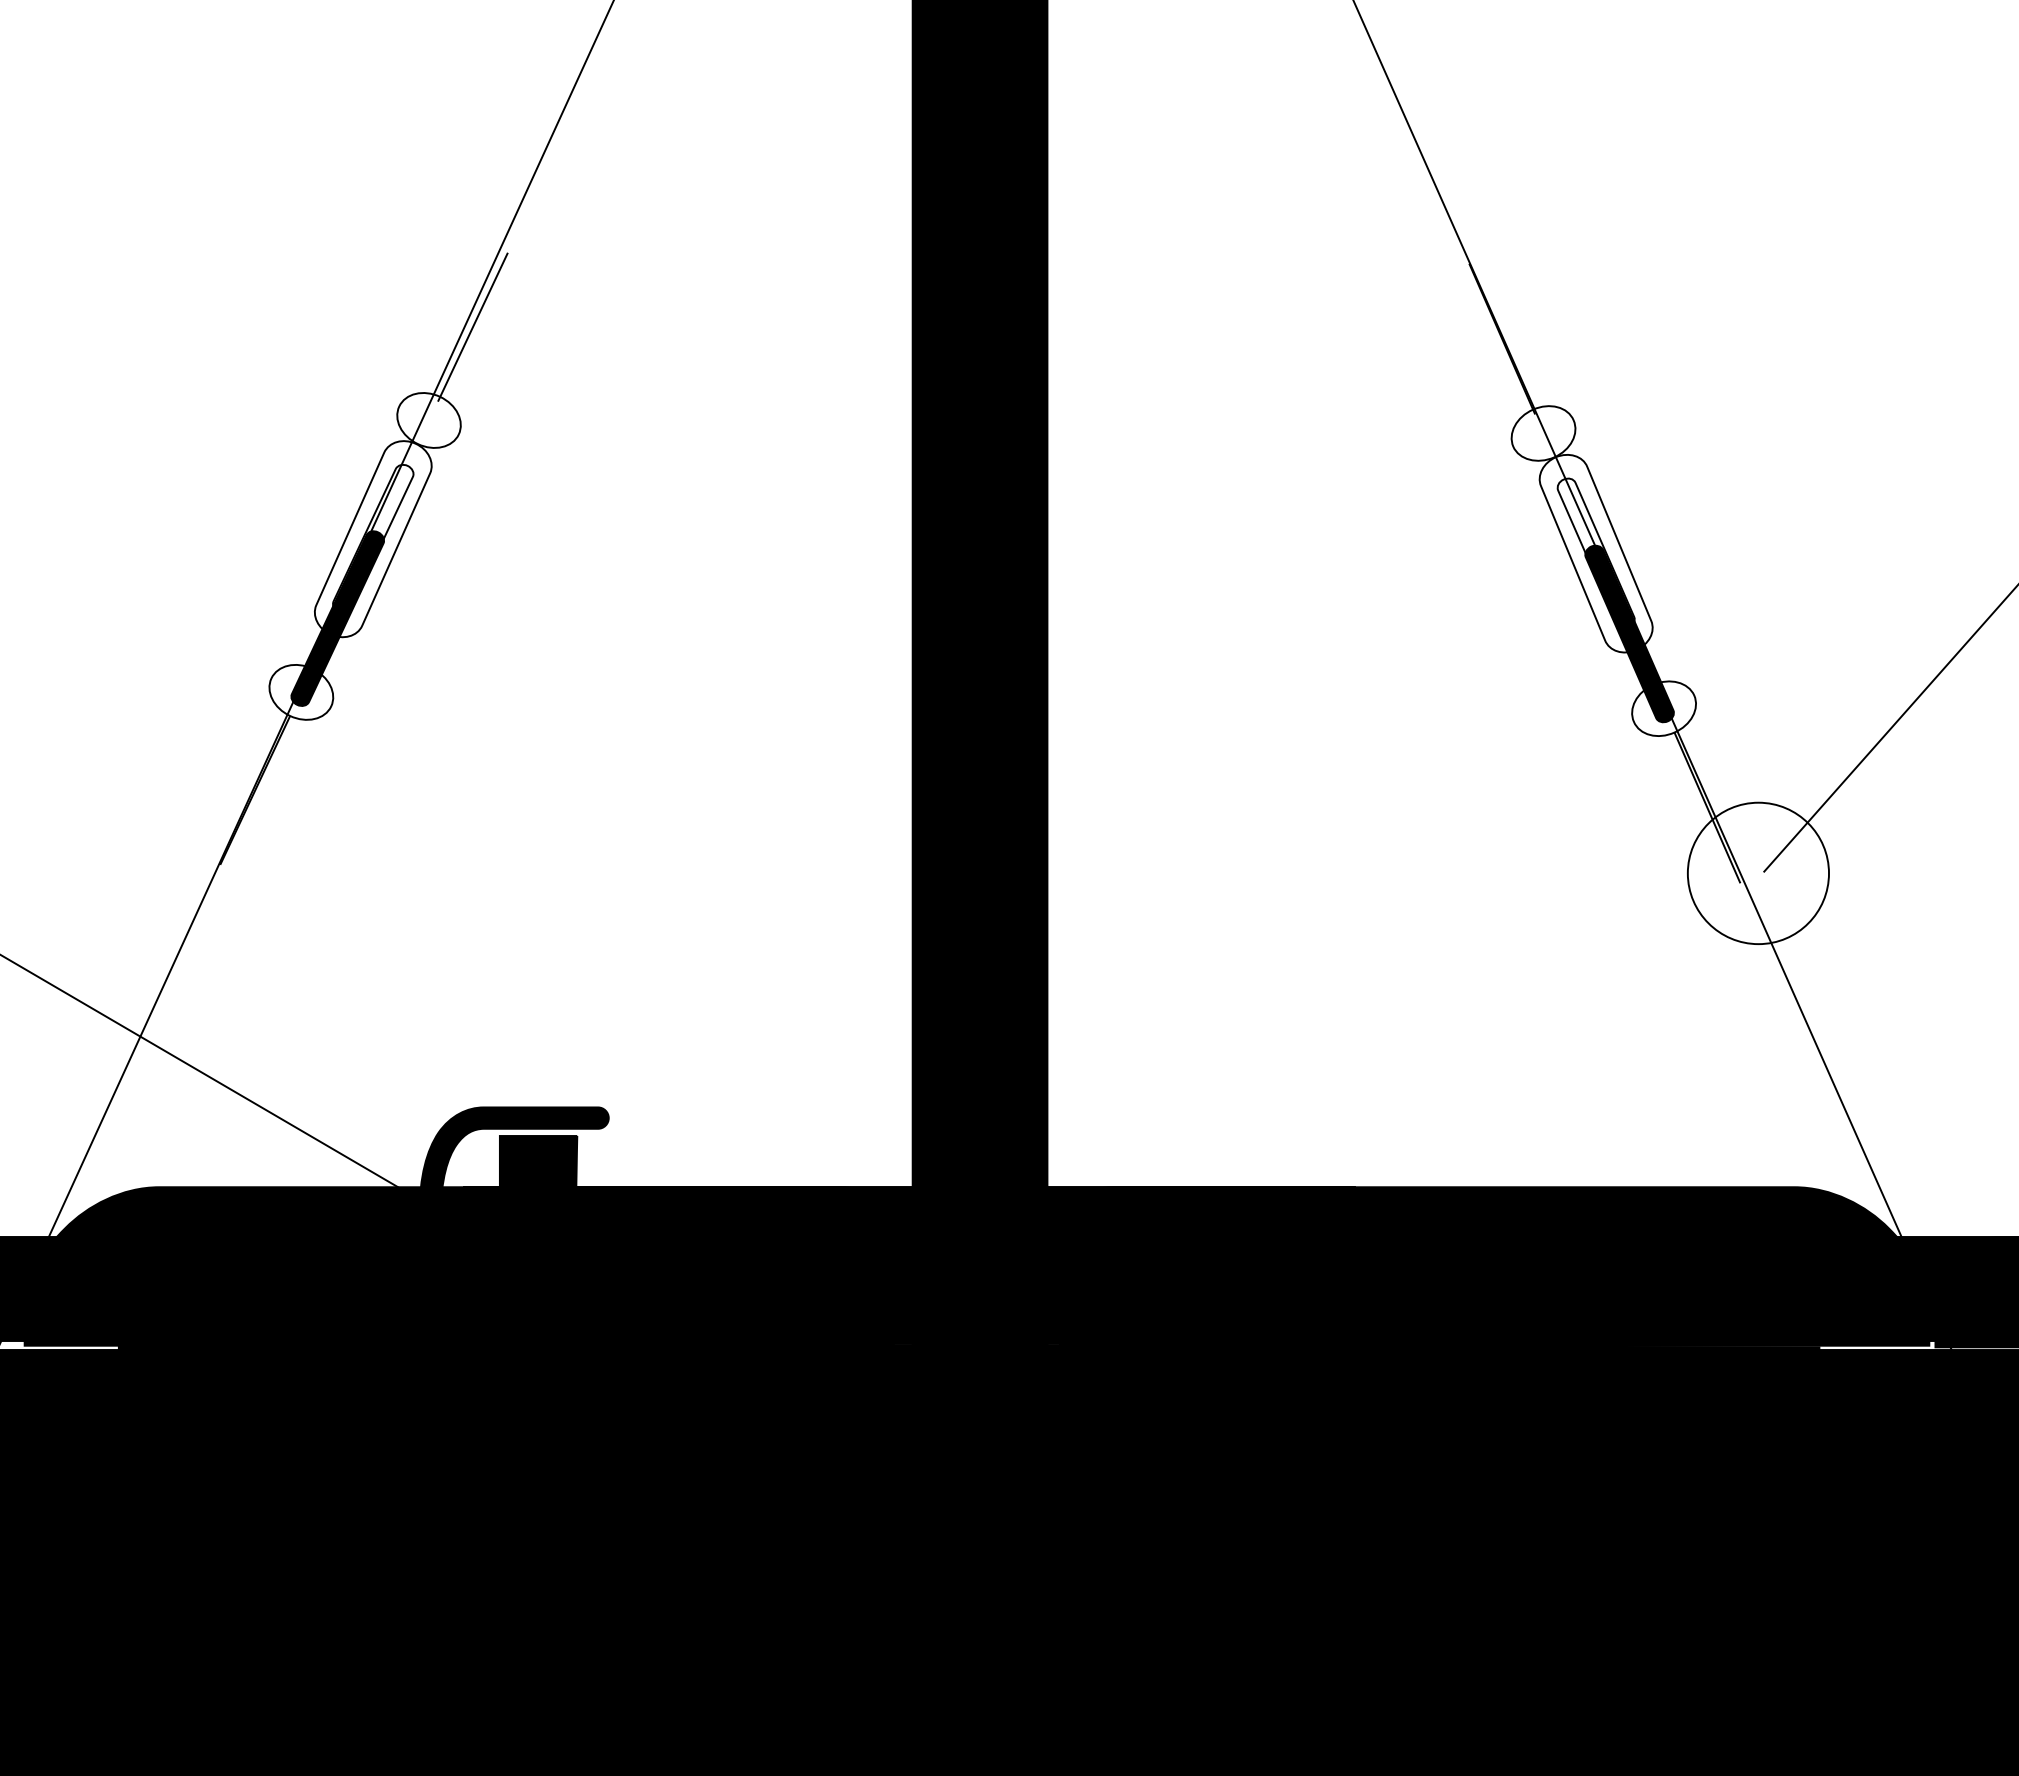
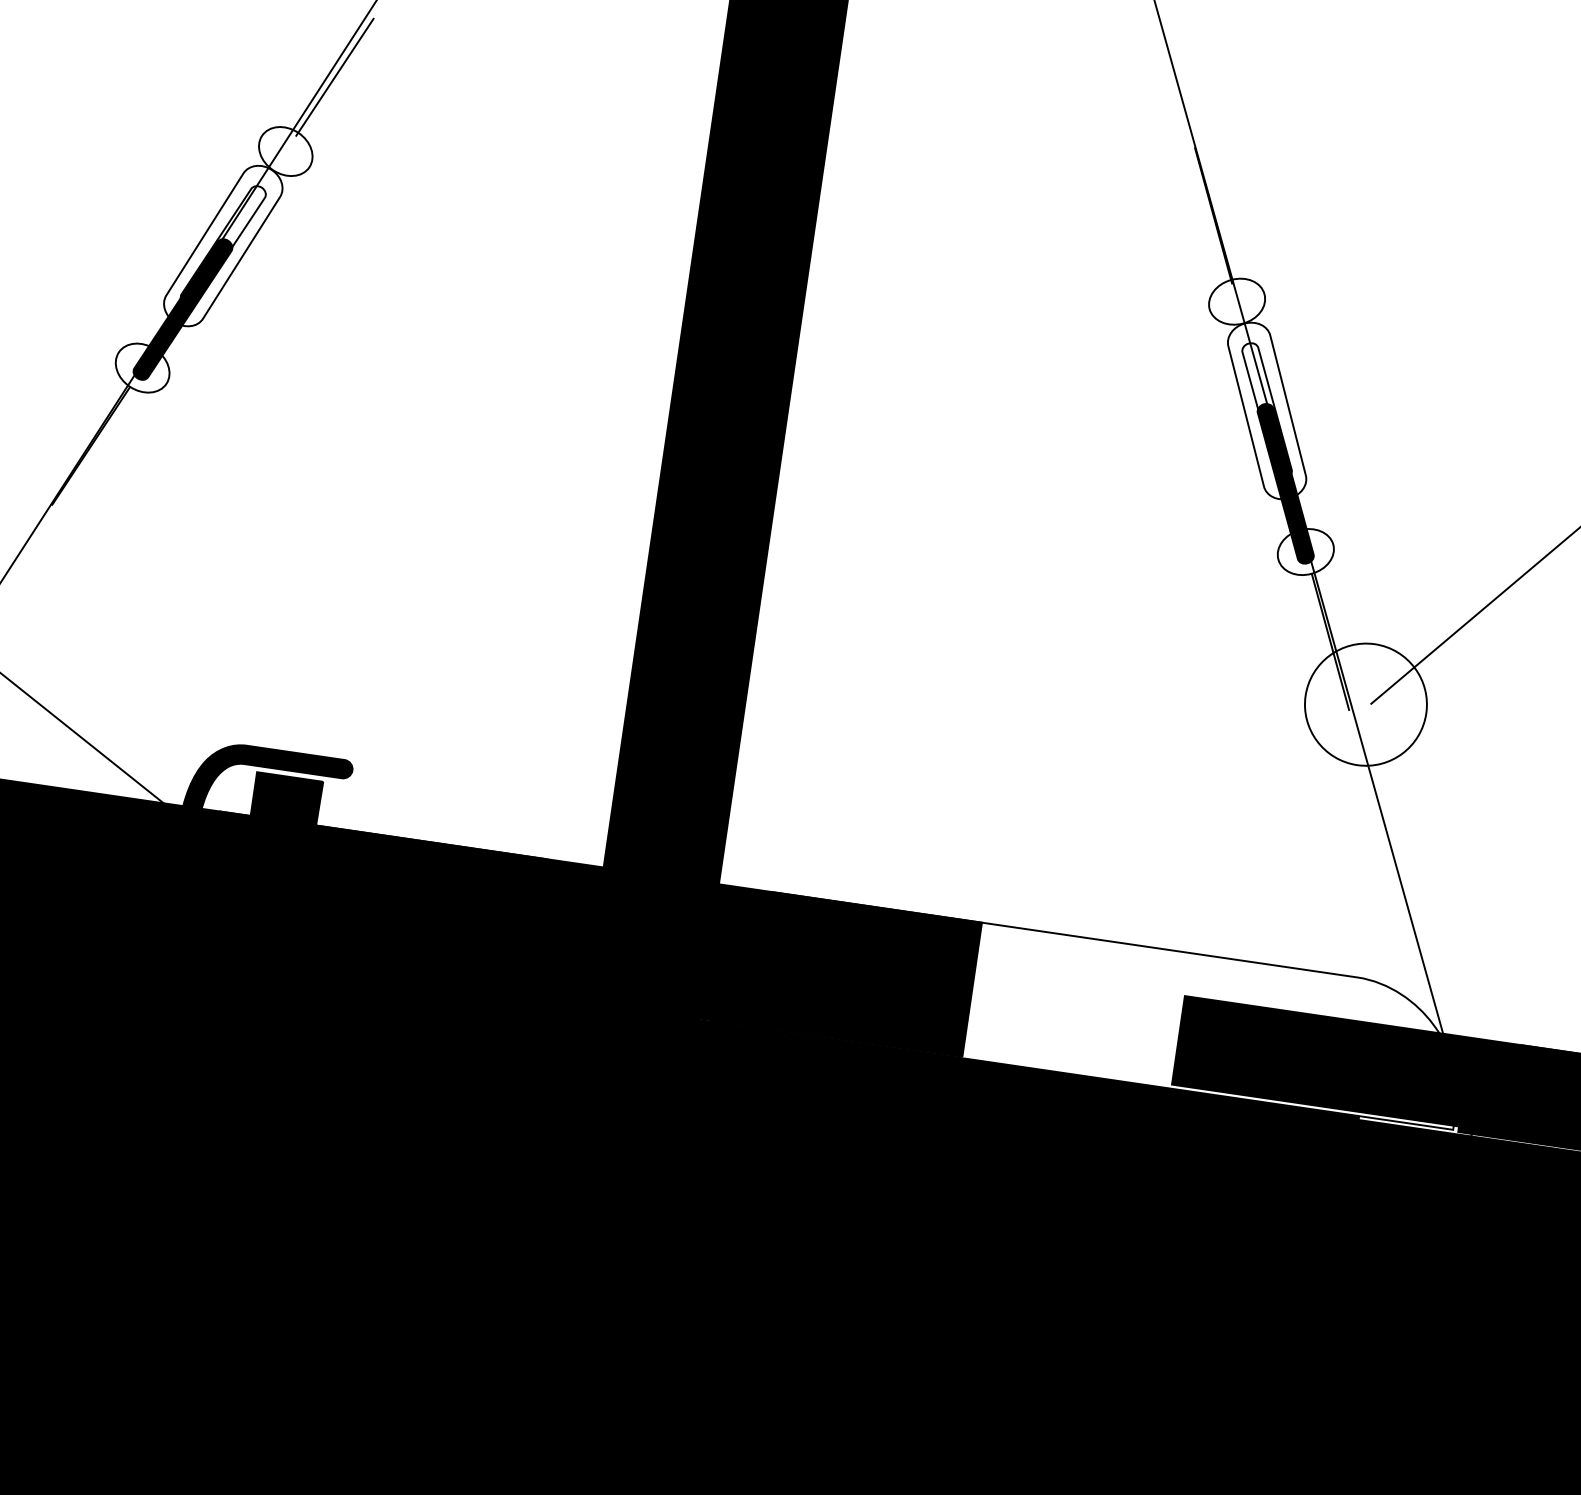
fill: (1494, 1266) -> (1091, 1007), removed

